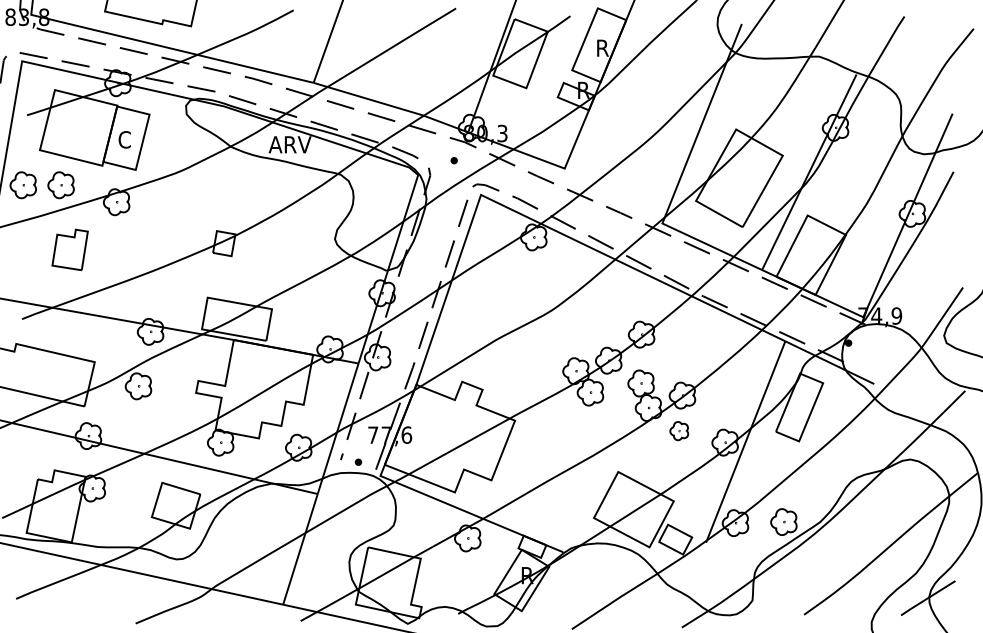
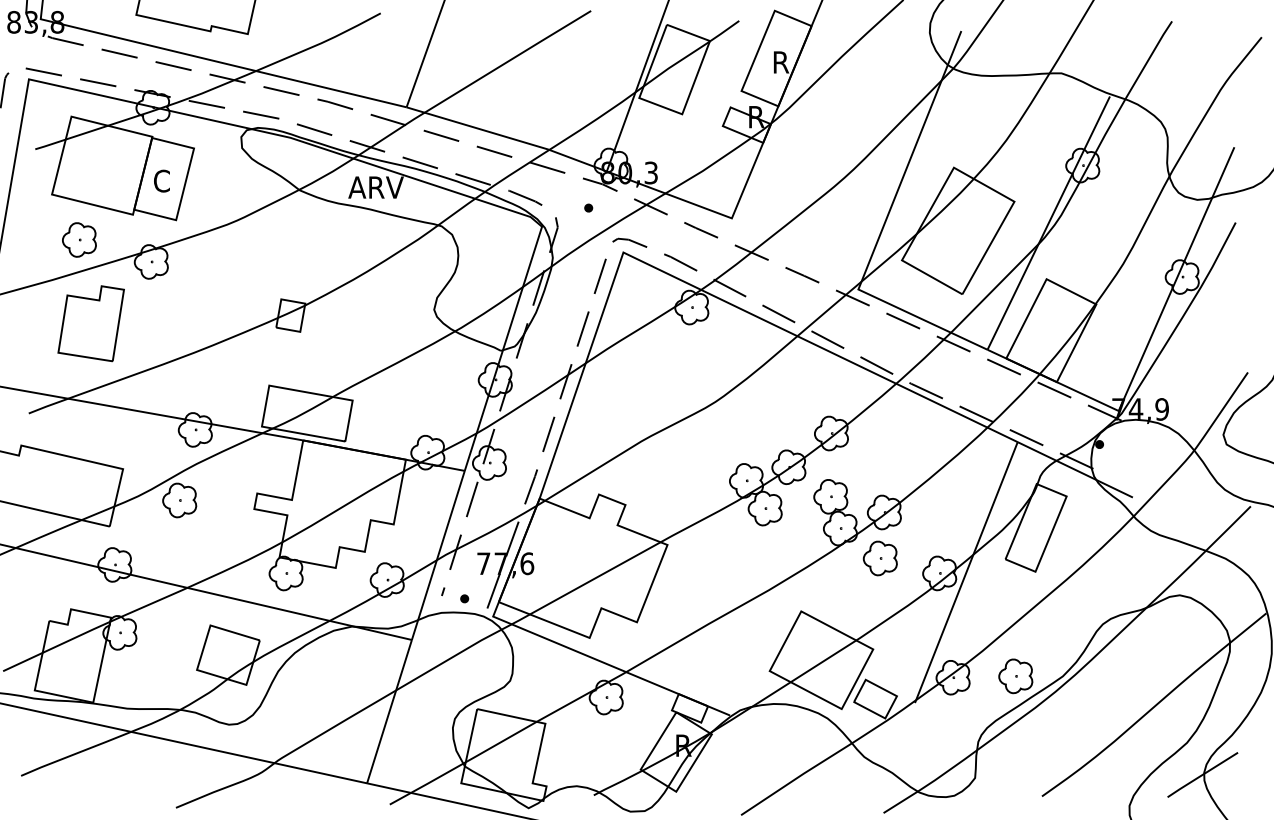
part: (23, 184) -> (30, 239), removed
part: (69, 249) -> (90, 323), size x1.43
part: (678, 431) -> (879, 558), size x1.43

